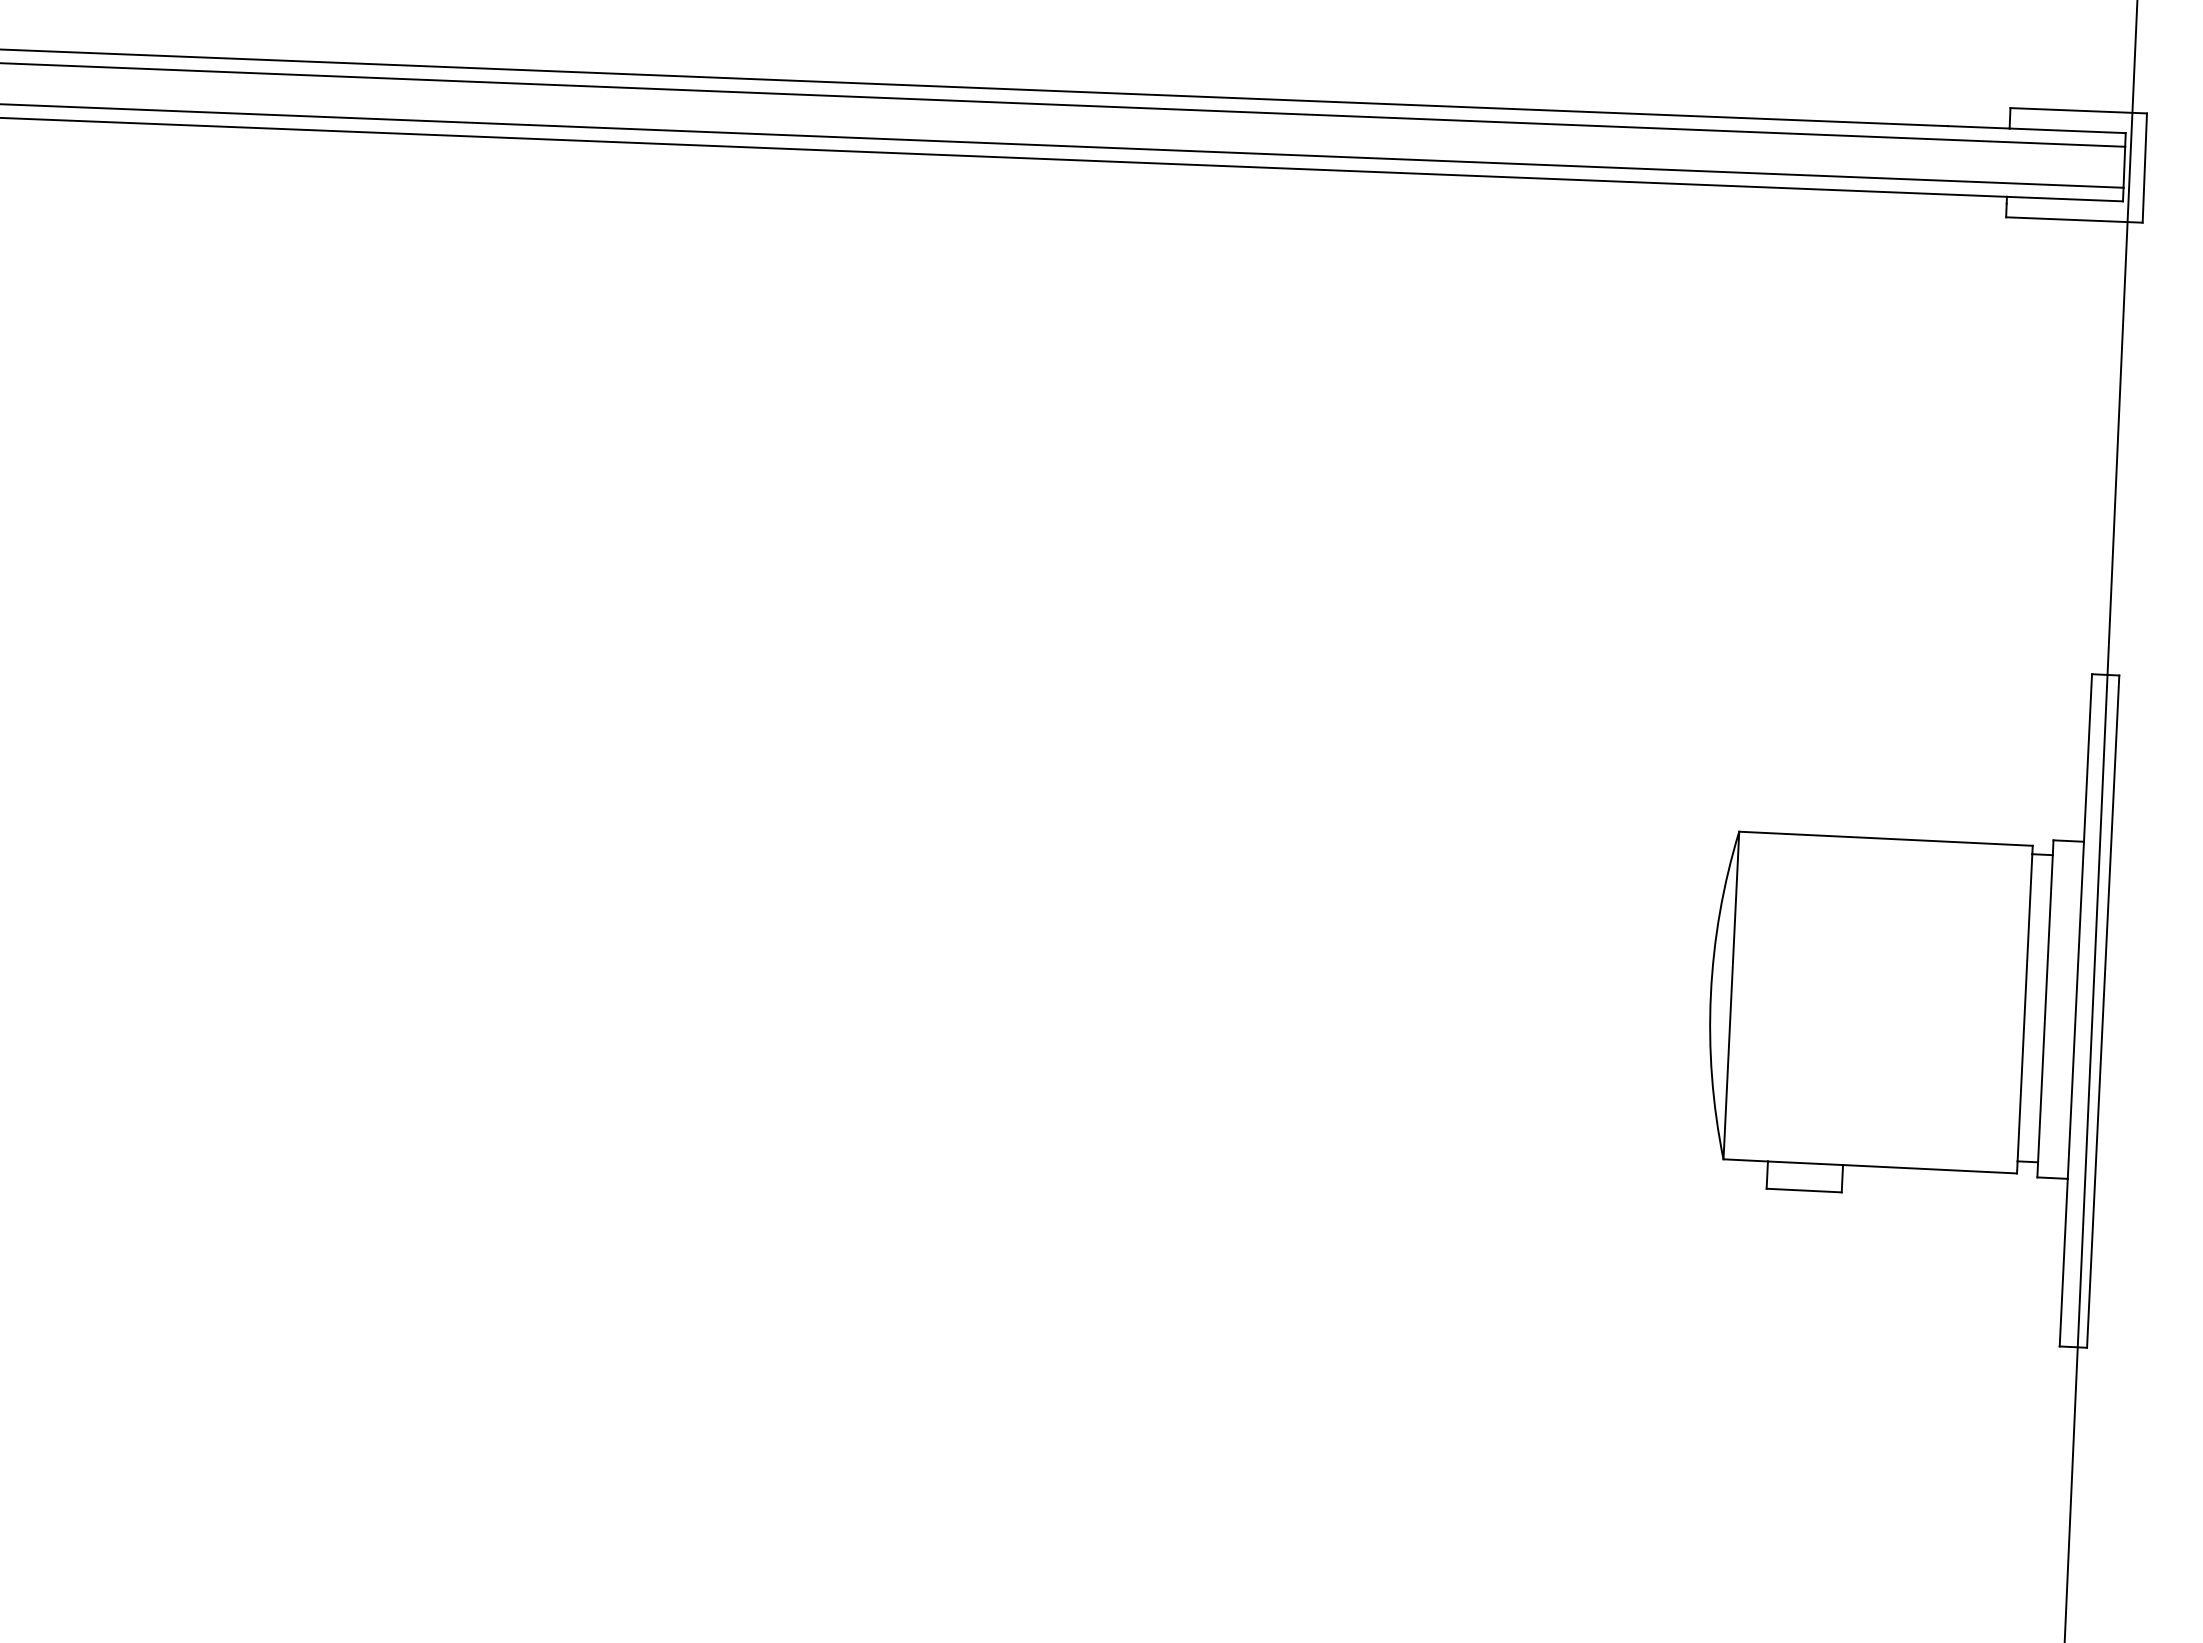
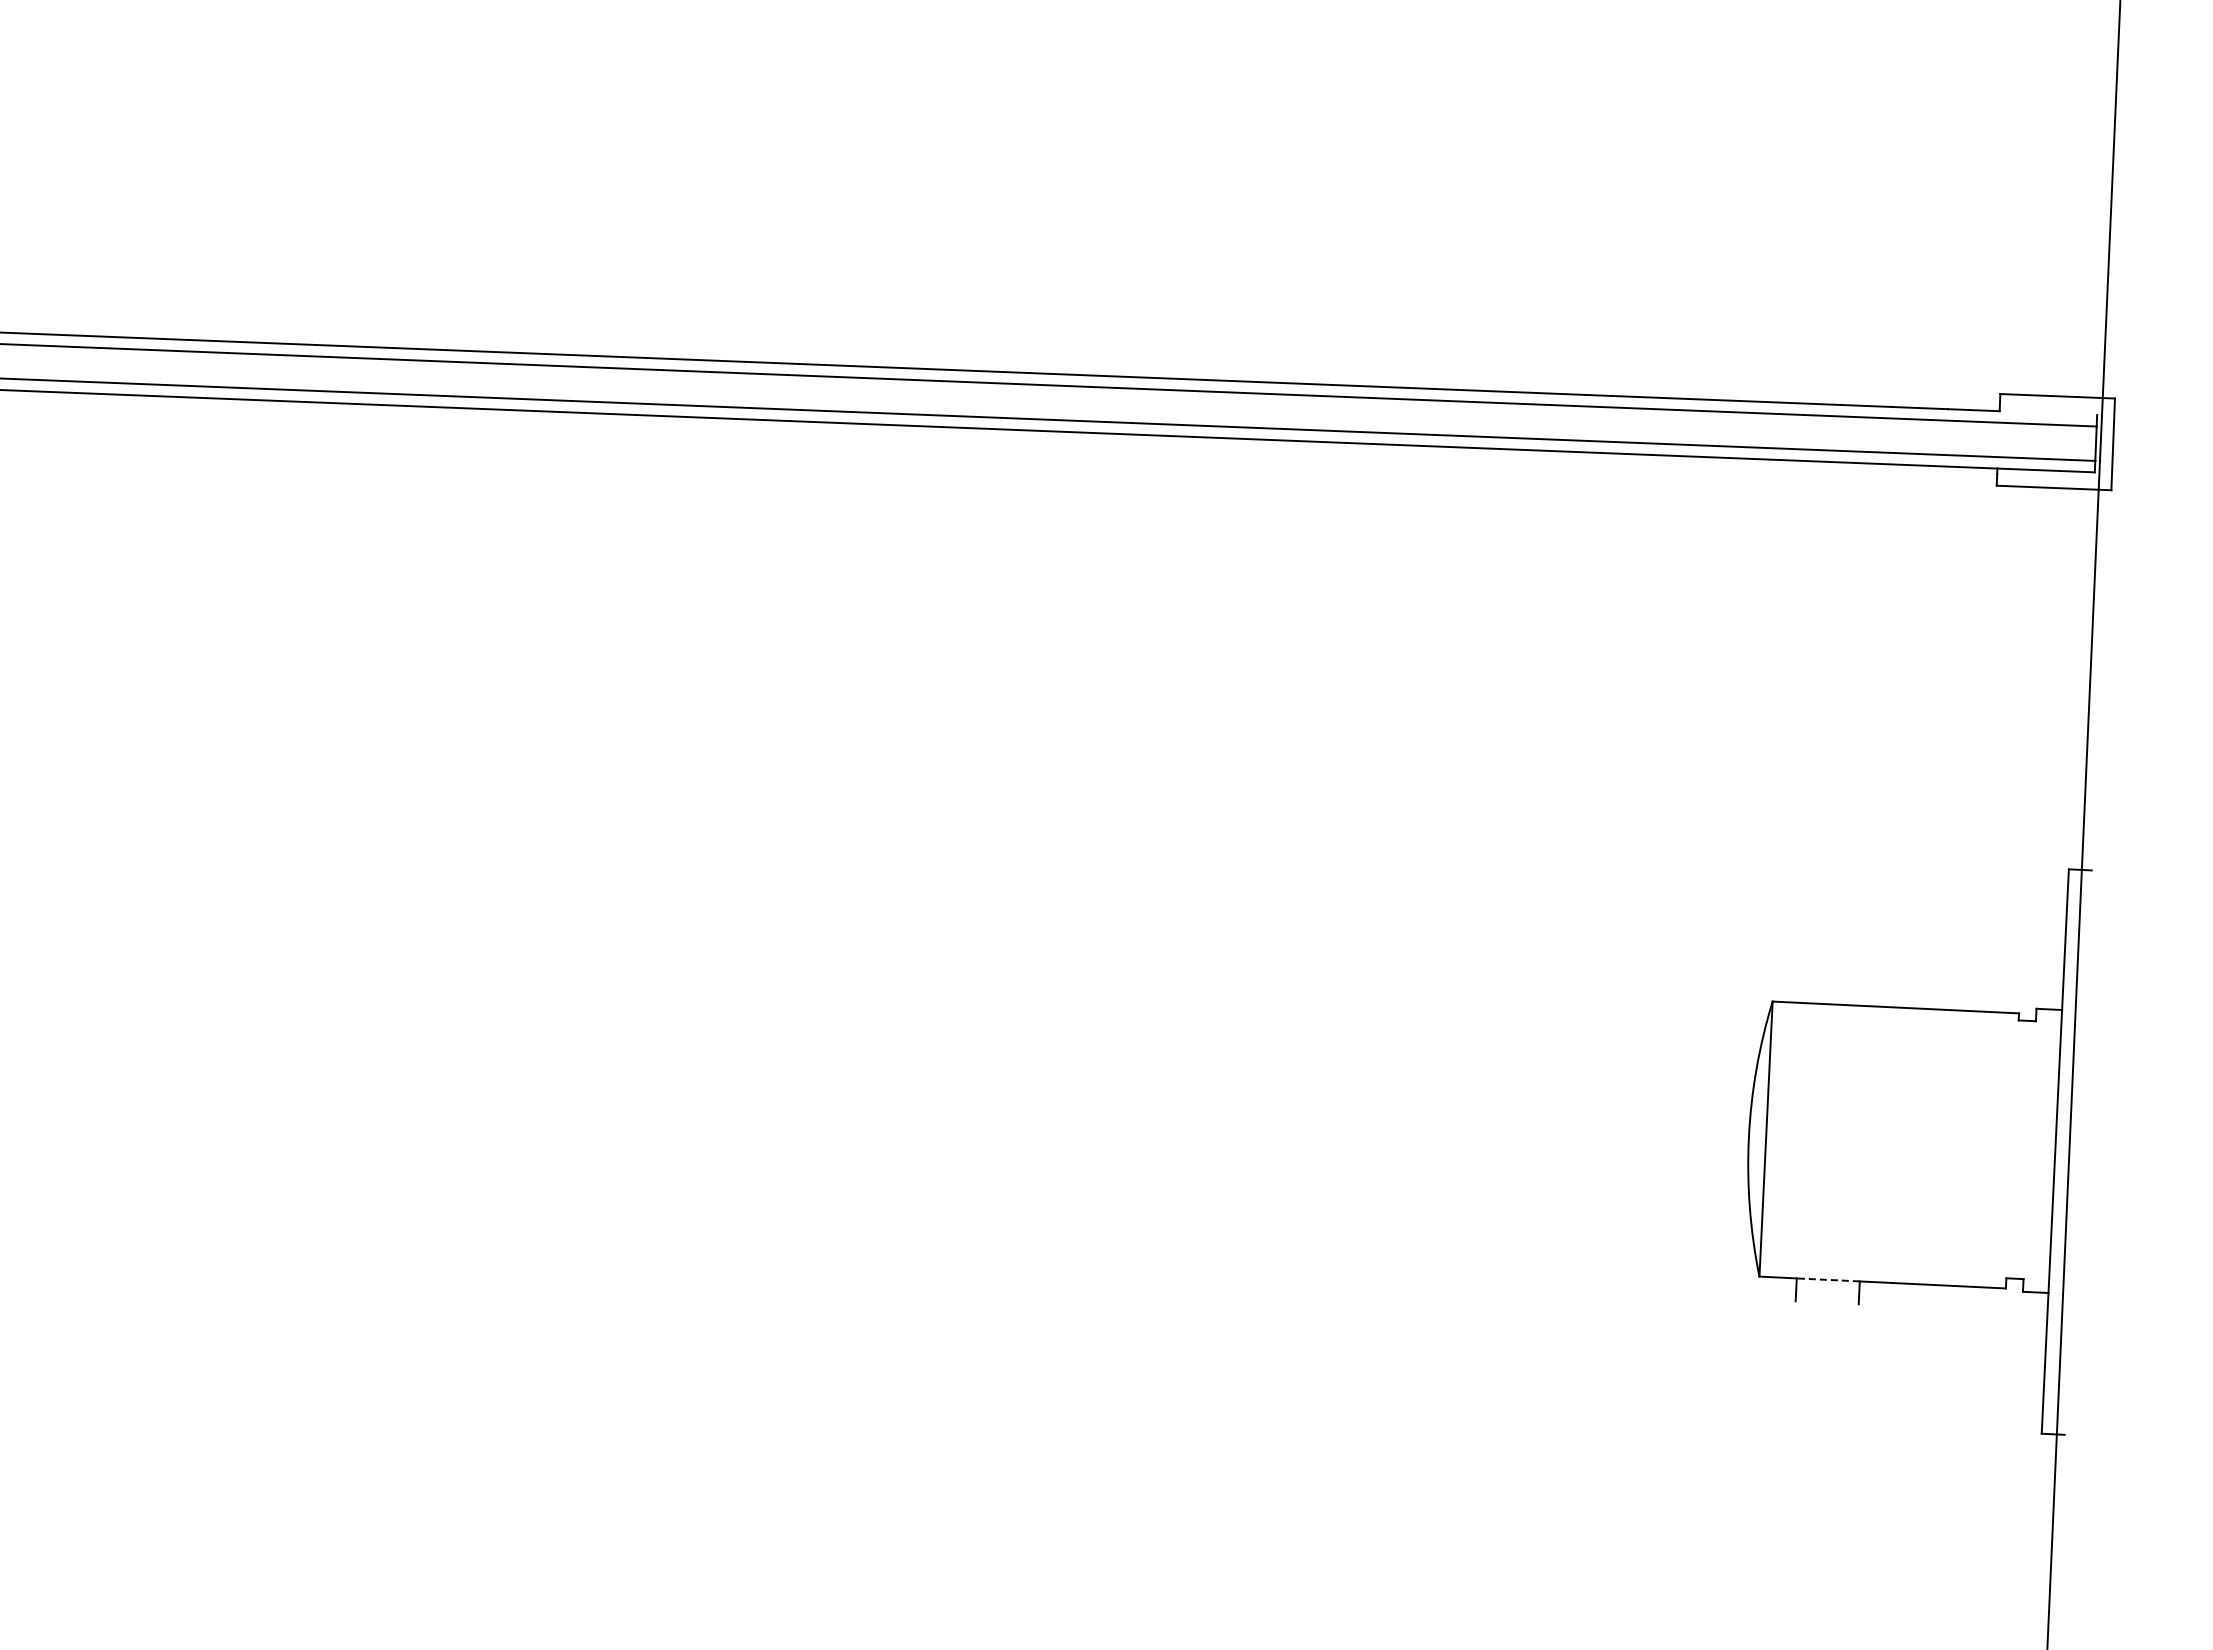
line: (2067, 131) -> (2048, 413), removed
line: (2024, 1007) -> (2012, 1149), removed
line: (2045, 1009) -> (2029, 1150), removed
line: (2102, 1011) -> (2077, 1152), removed
line: (1805, 1162) -> (1828, 1279), solid -> dashed
line: (1803, 1190) -> (1826, 1302), removed

